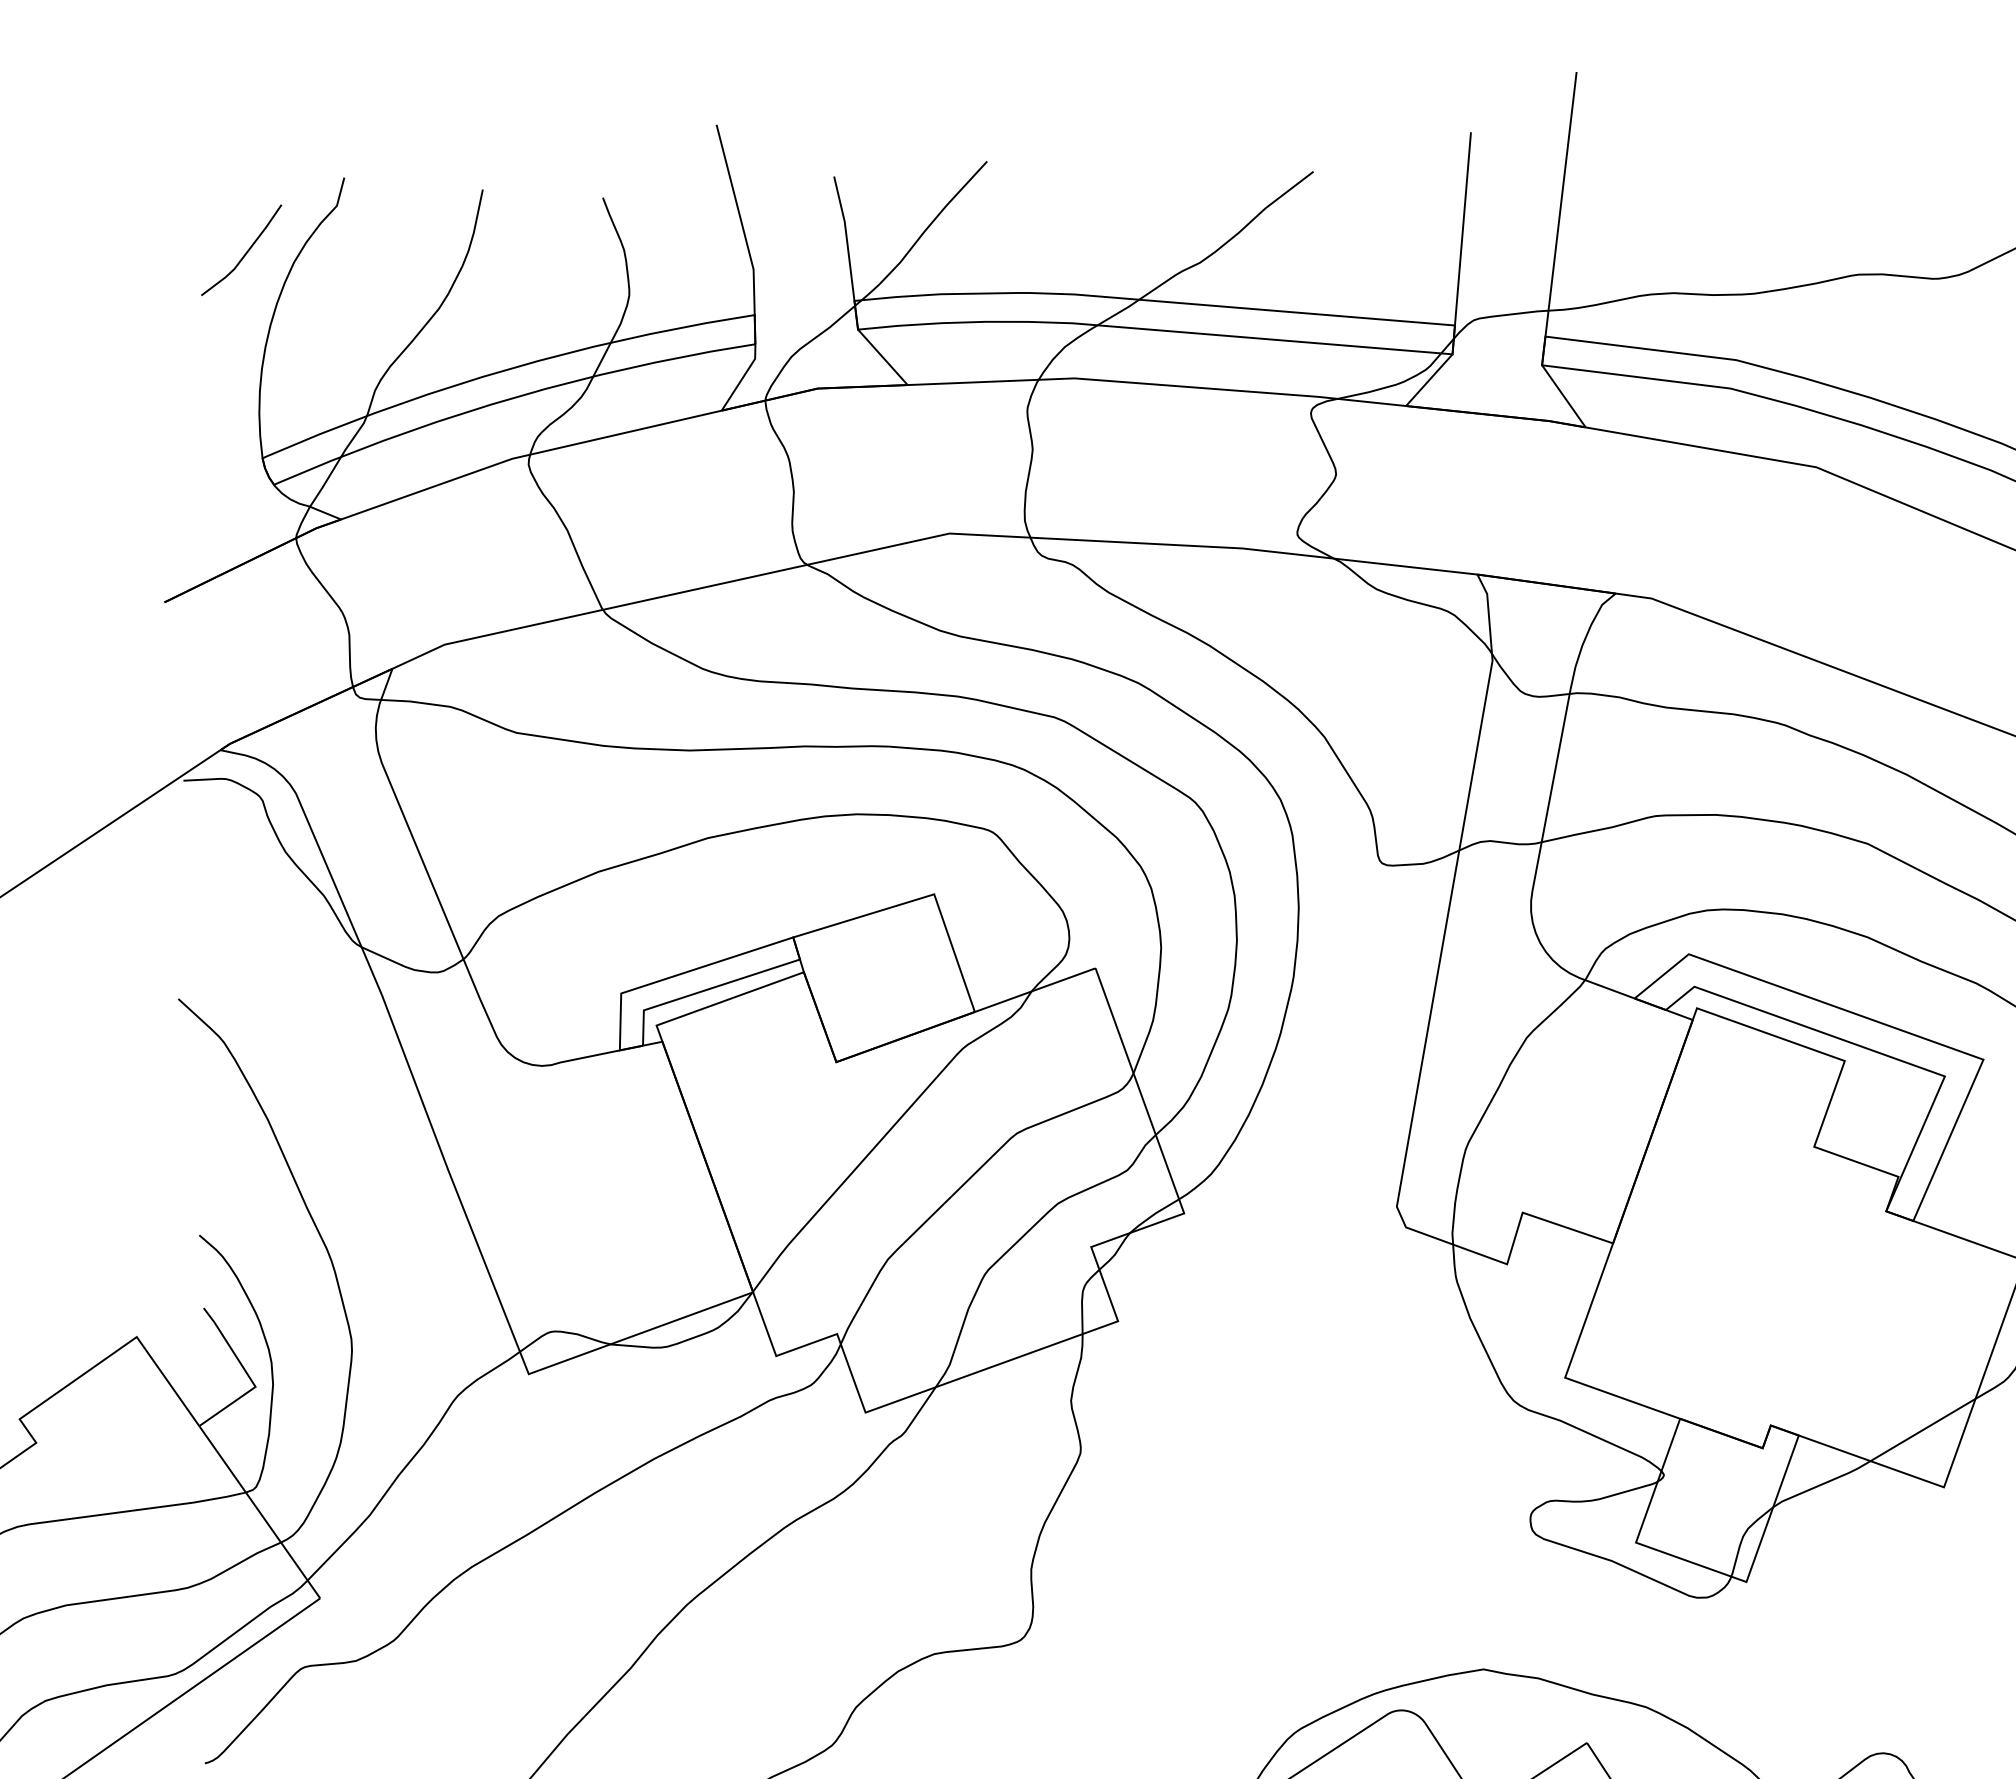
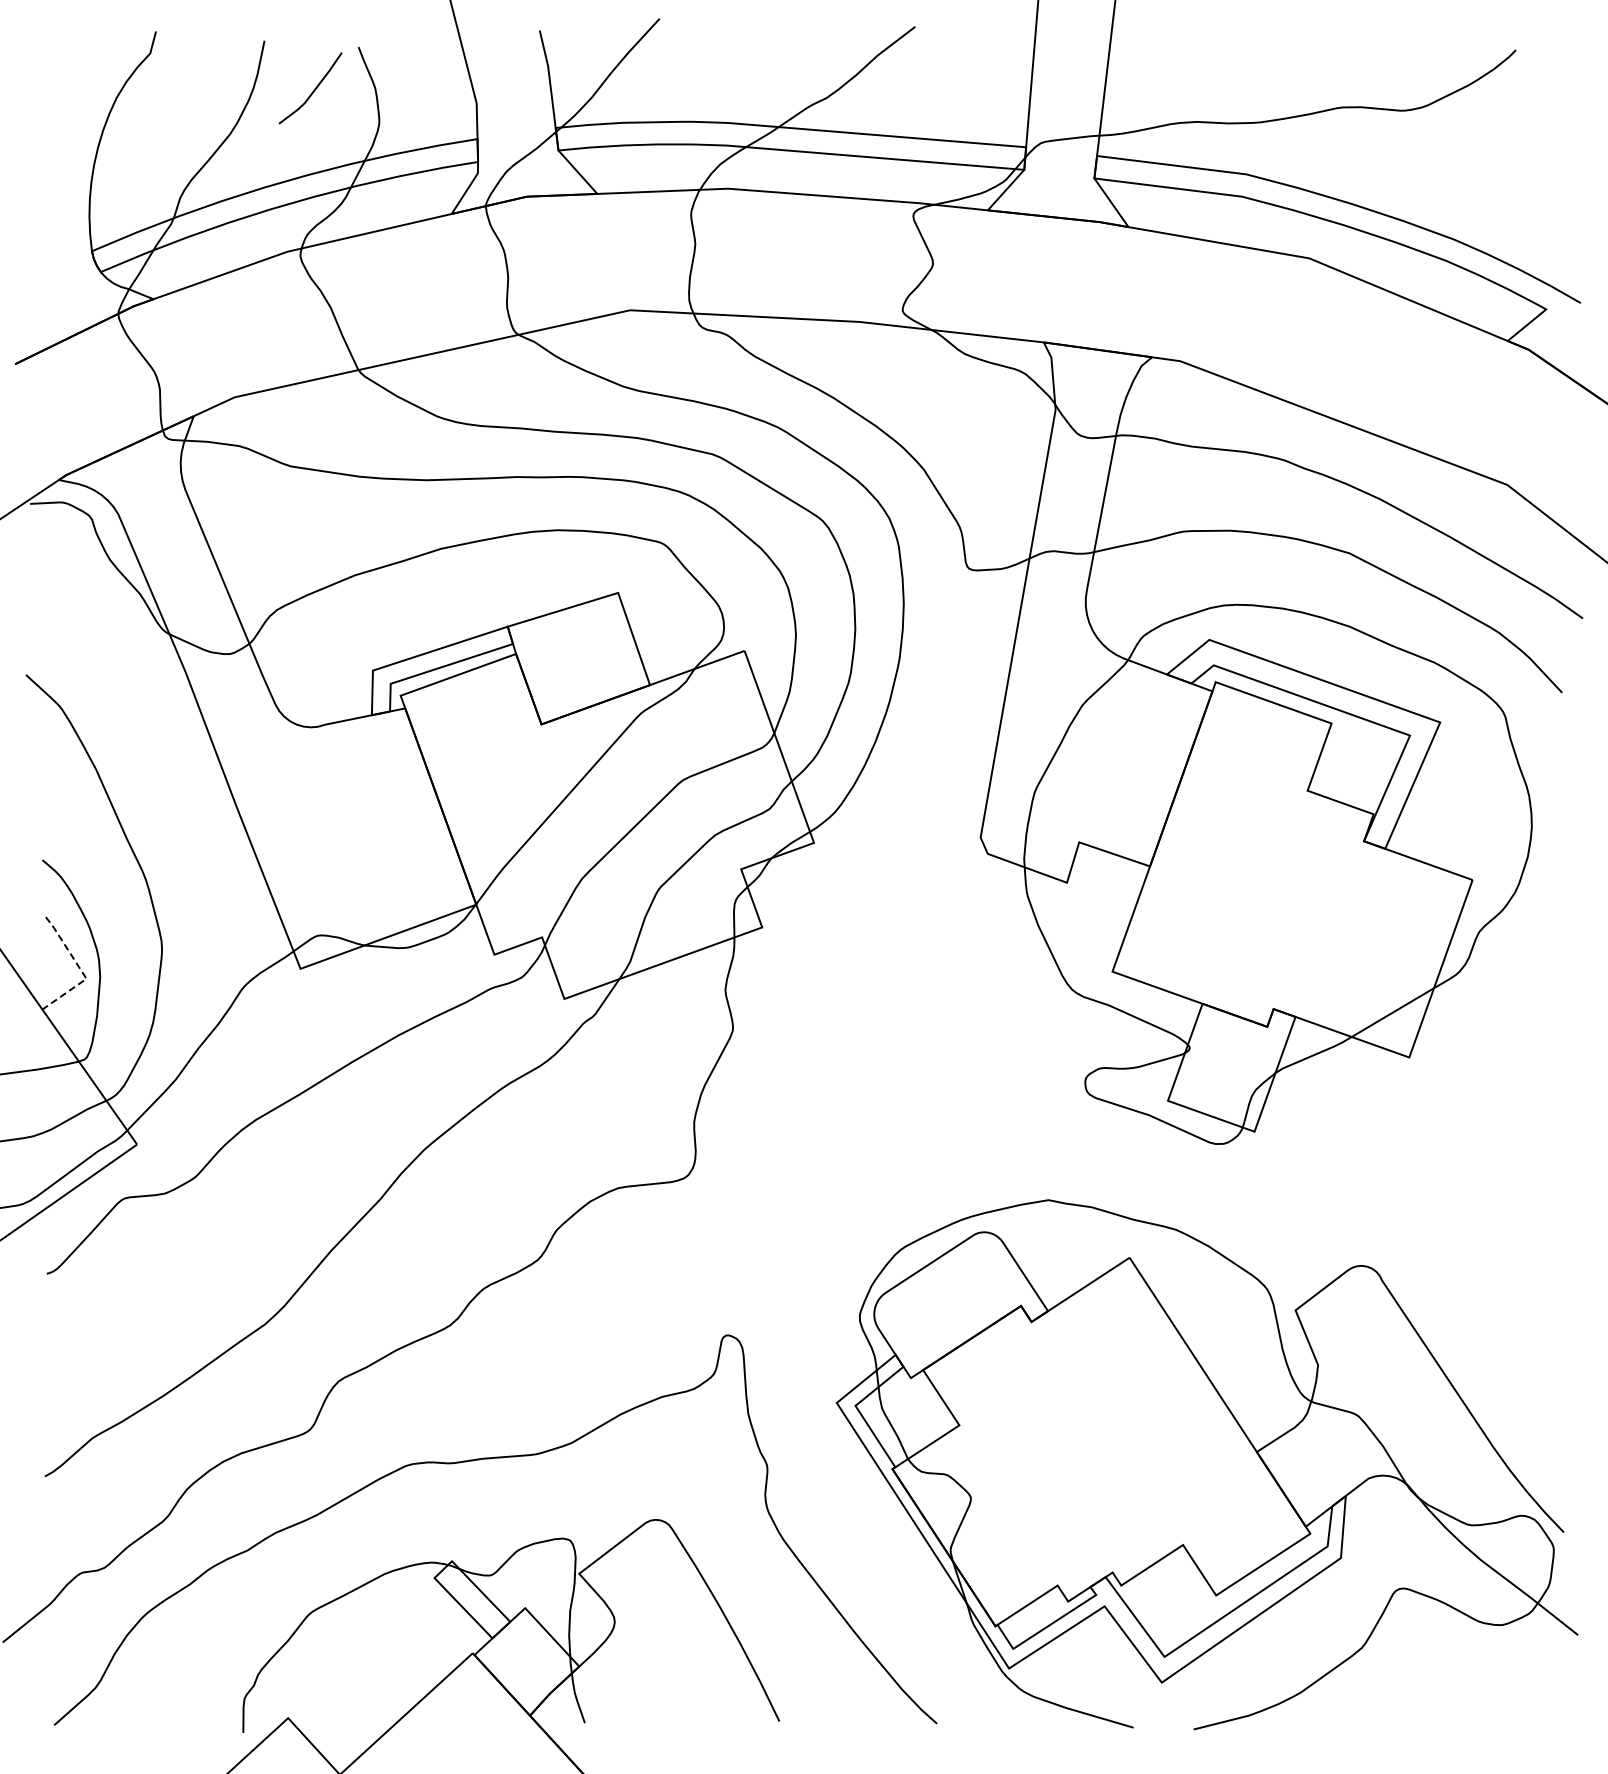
line: (245, 253) -> (313, 90), moved
line: (249, 1376) -> (81, 970), solid -> dashed

